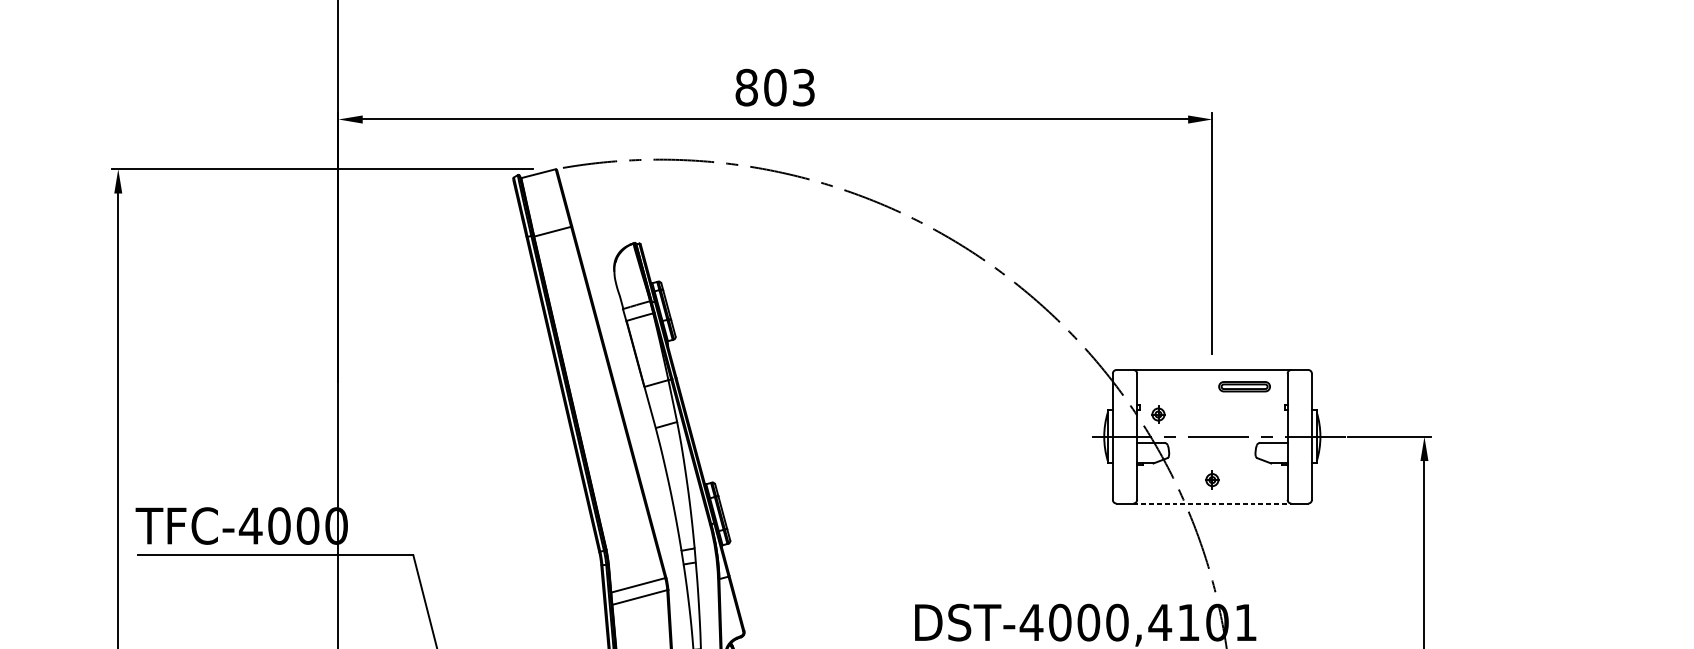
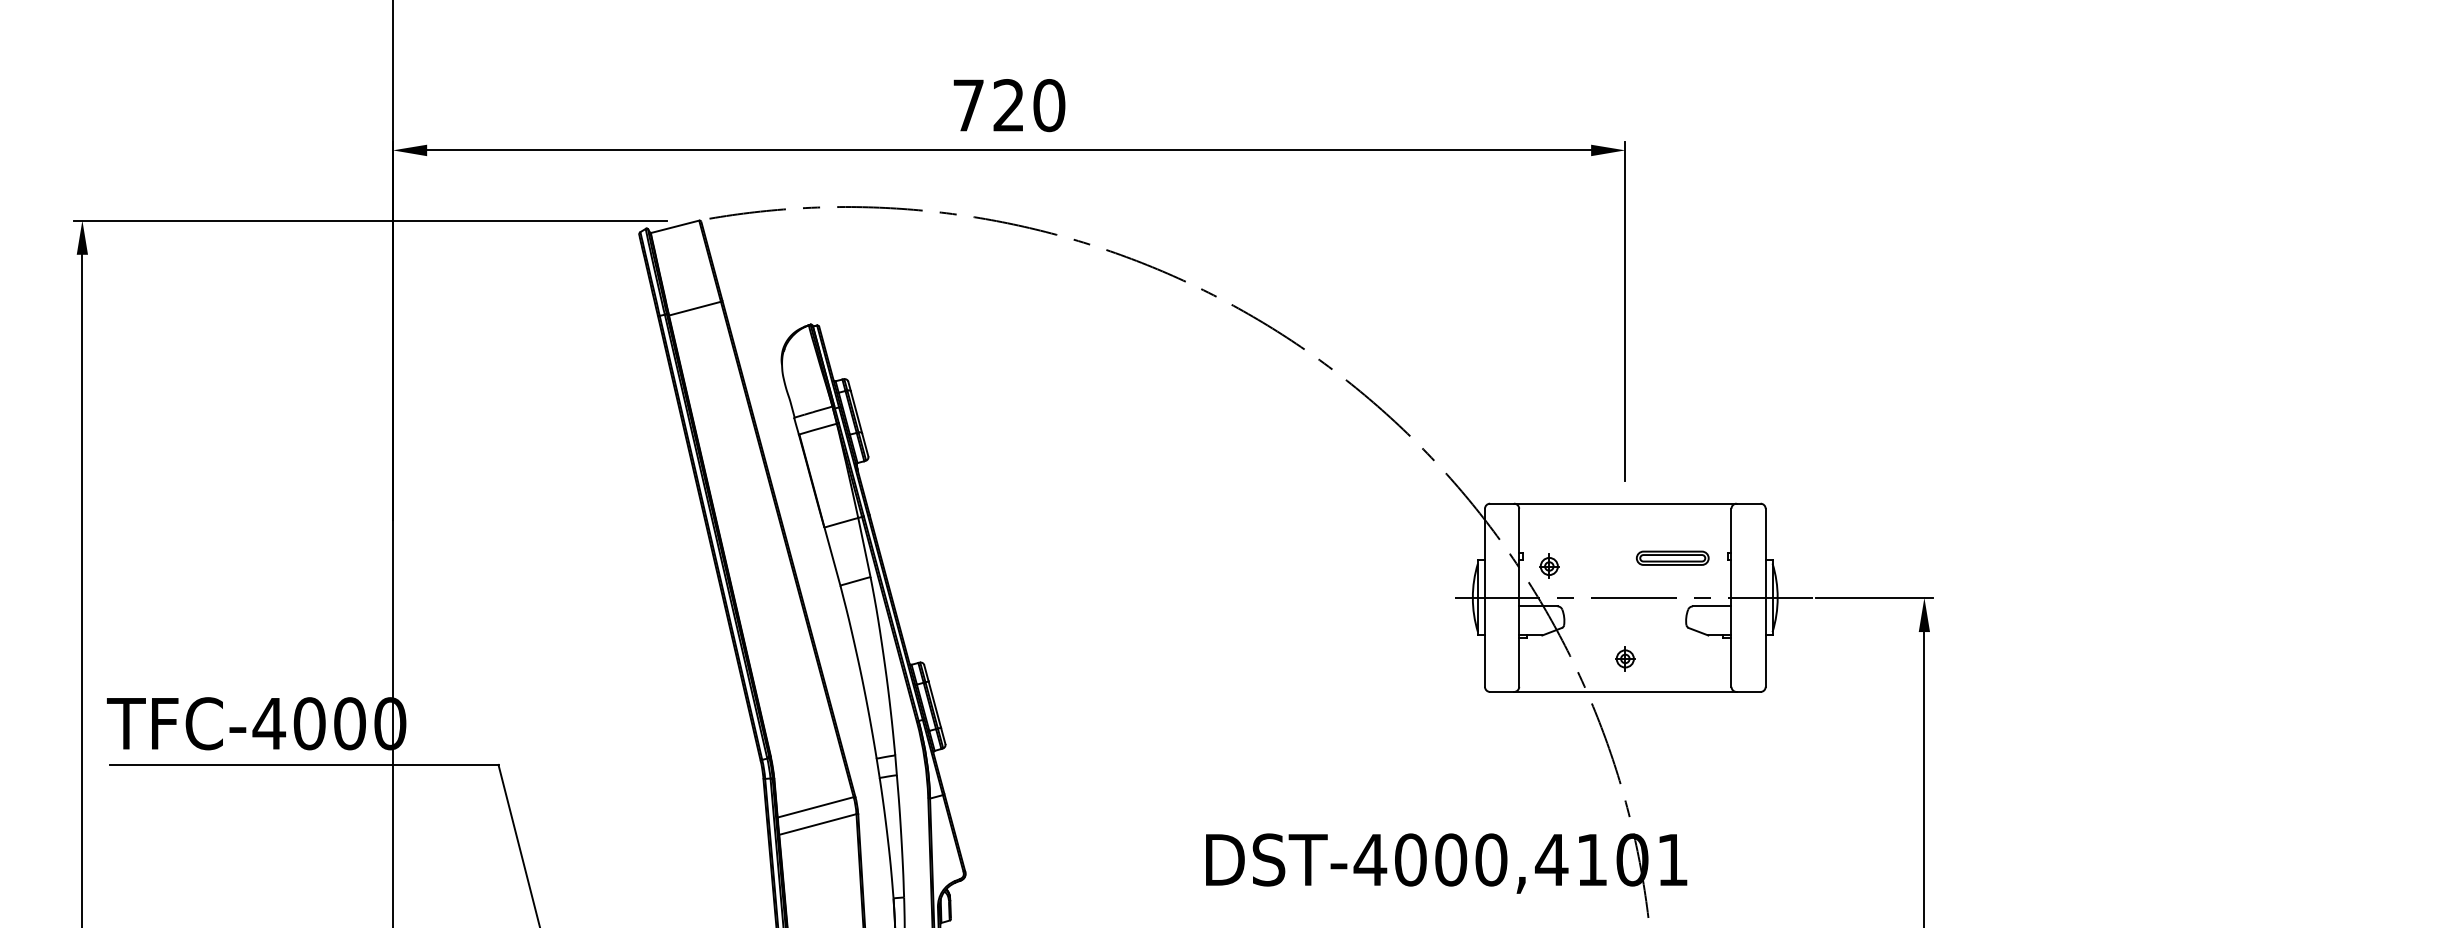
text: (775, 87) -> (1009, 105), 803 -> 720
part: (1244, 386) -> (1672, 557), moved
line: (1212, 503) -> (1625, 691), dashed -> solid

